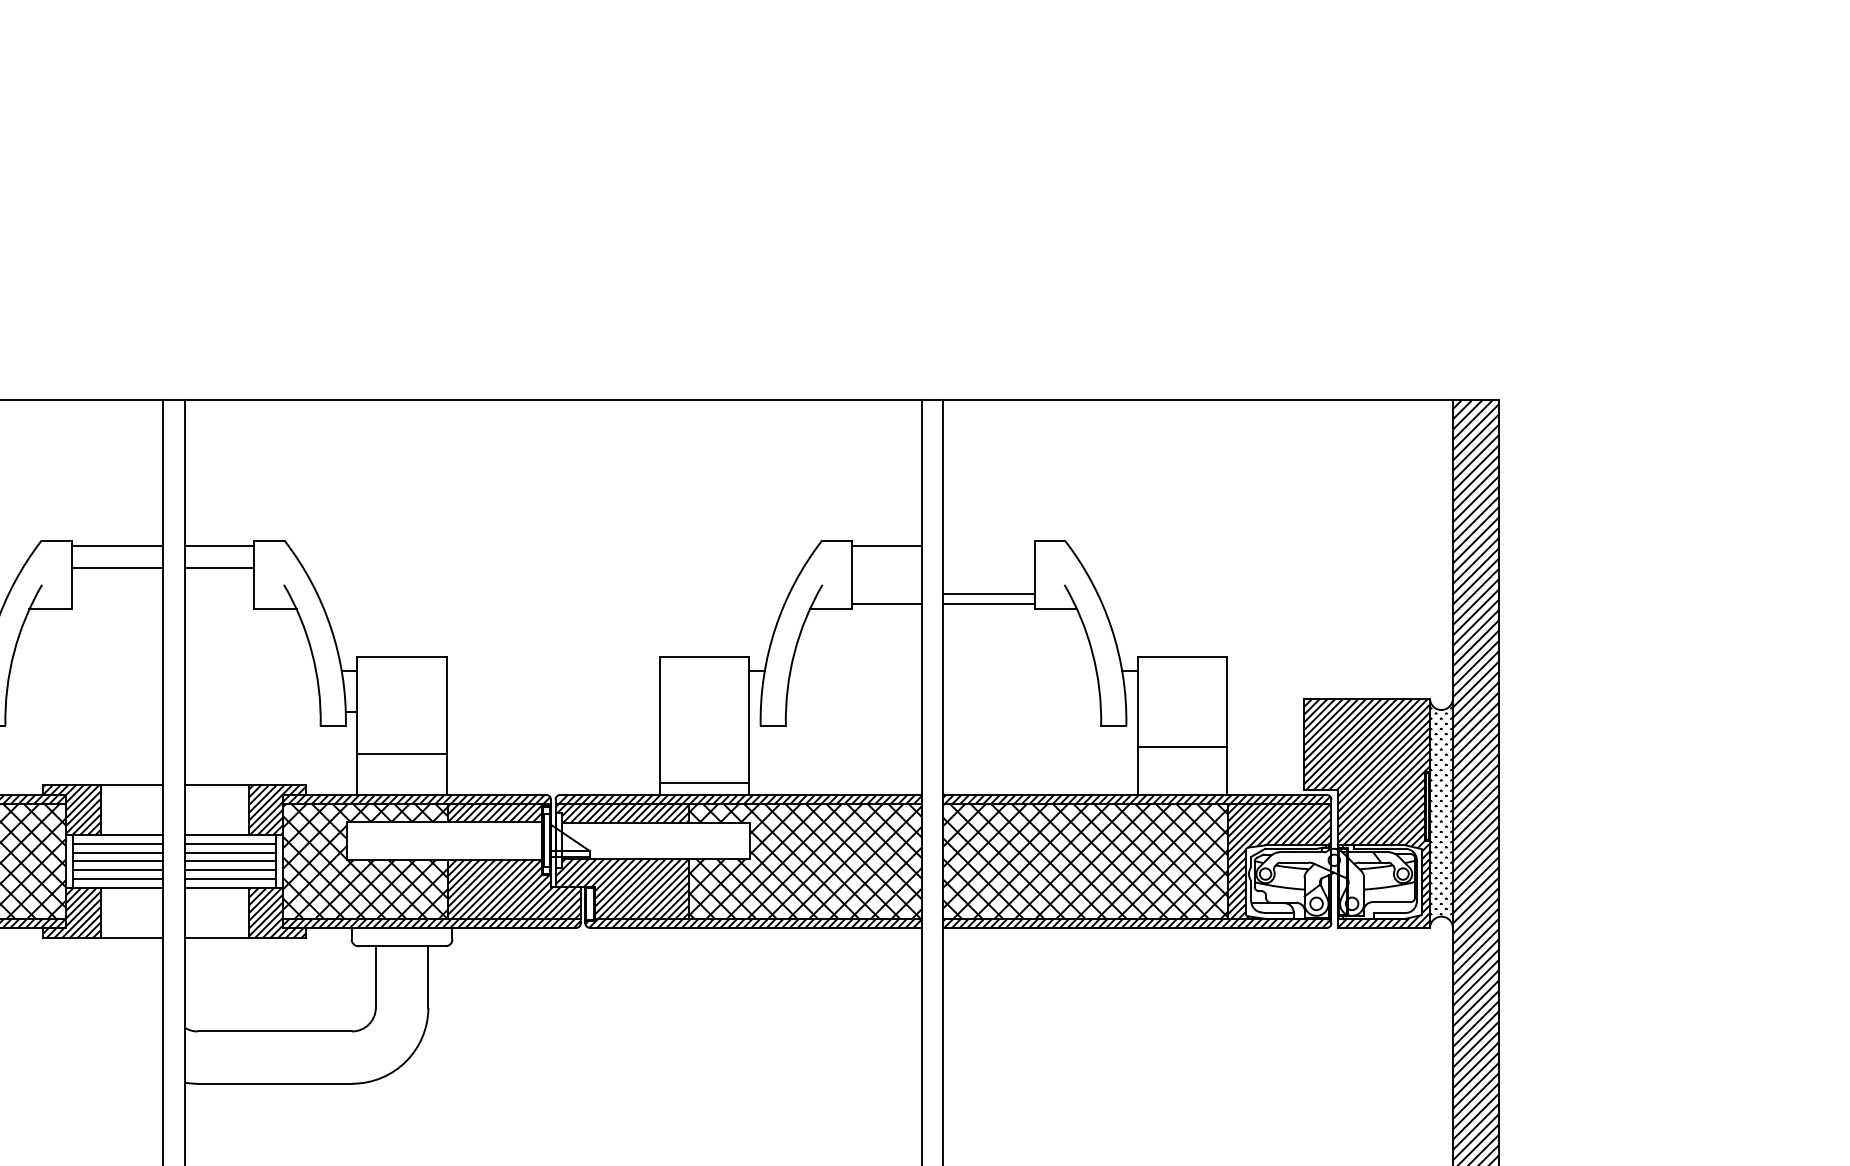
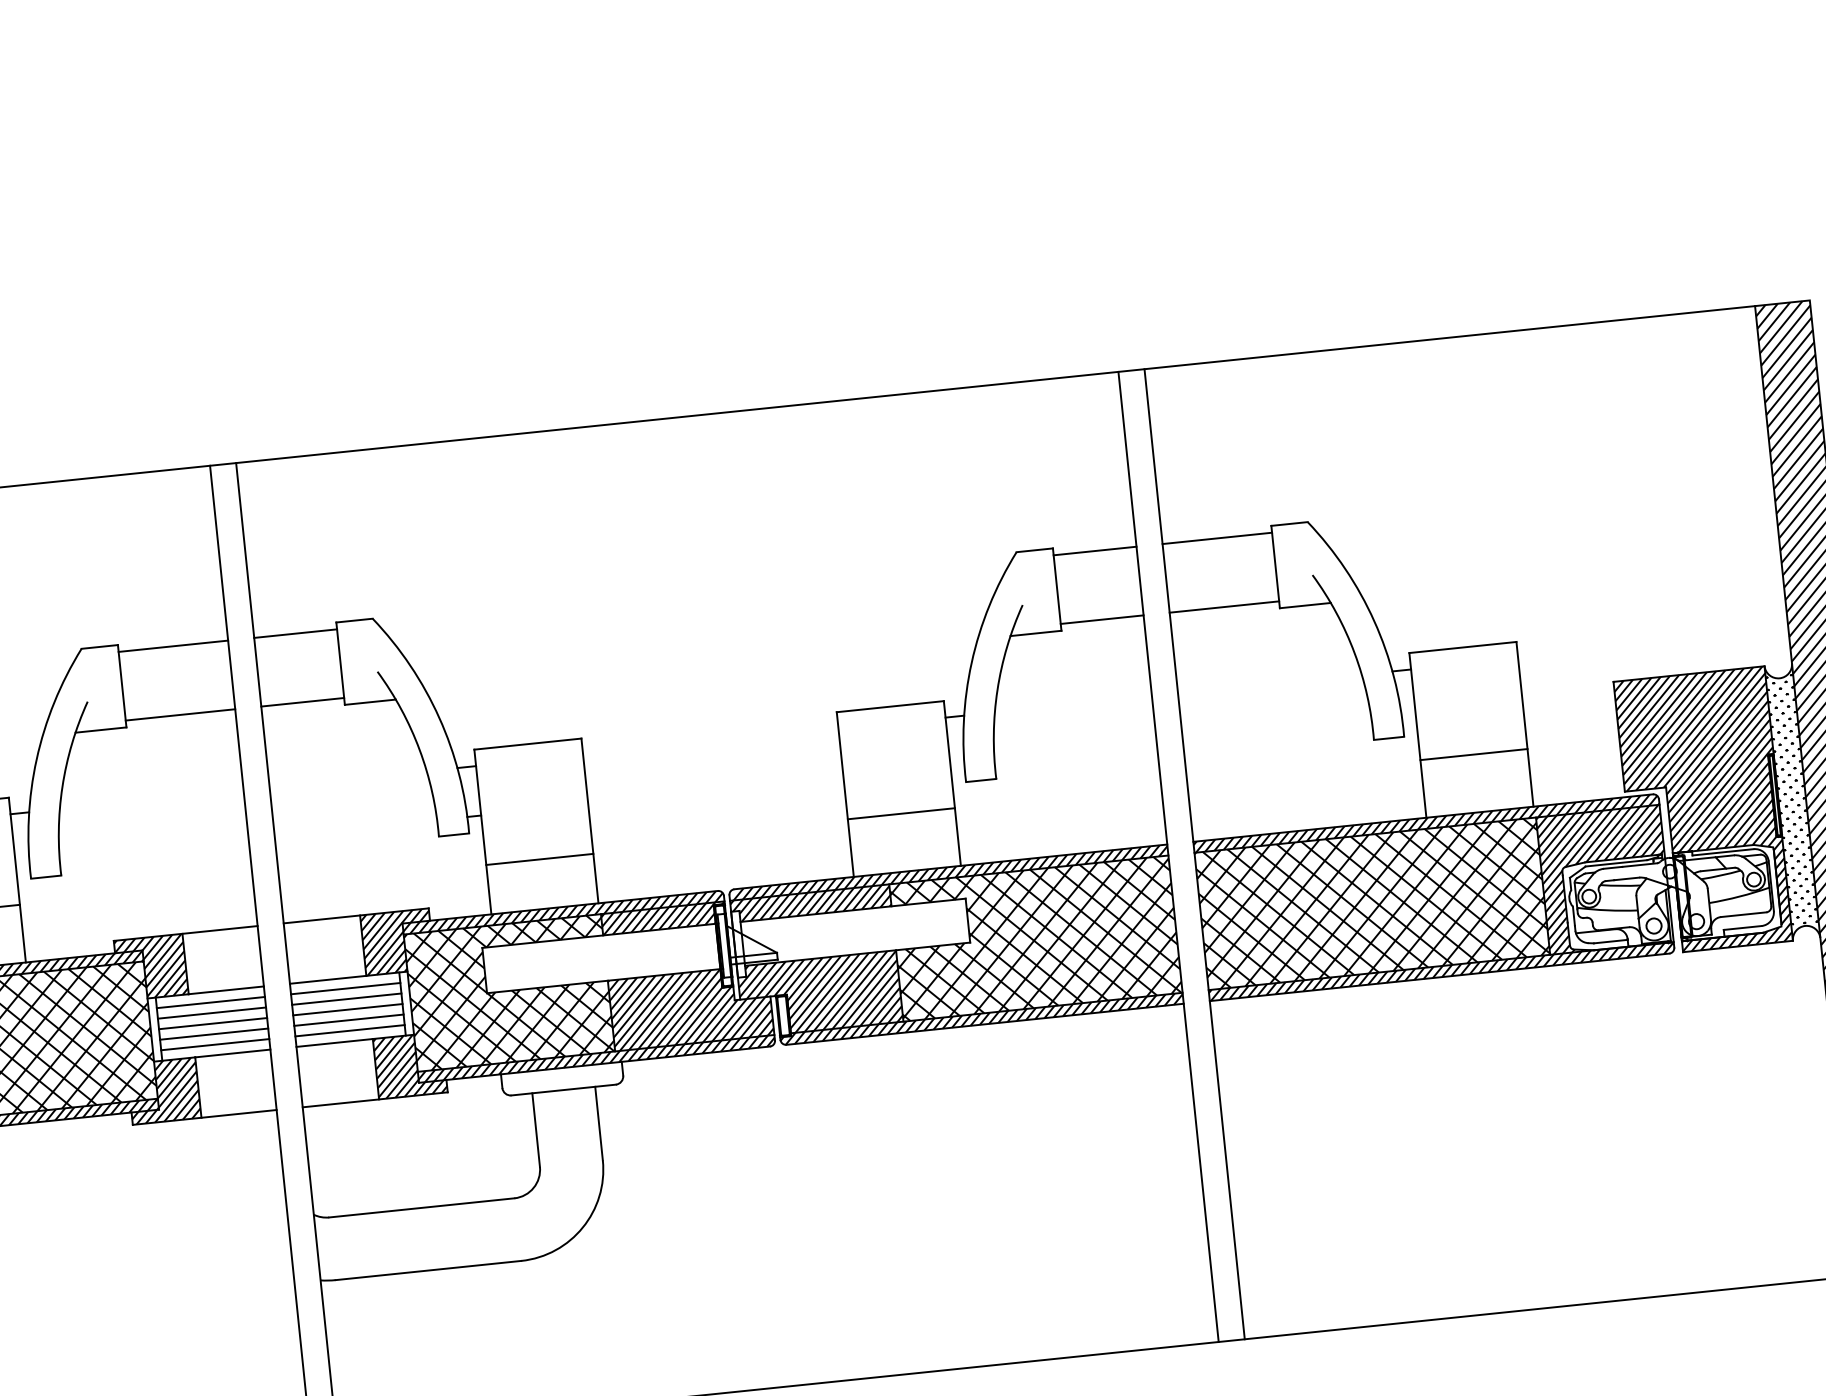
line: (117, 567) -> (180, 714), moved
line: (219, 567) -> (302, 702), moved
line: (988, 594) -> (1216, 538), moved
line: (704, 782) -> (901, 813), moved

